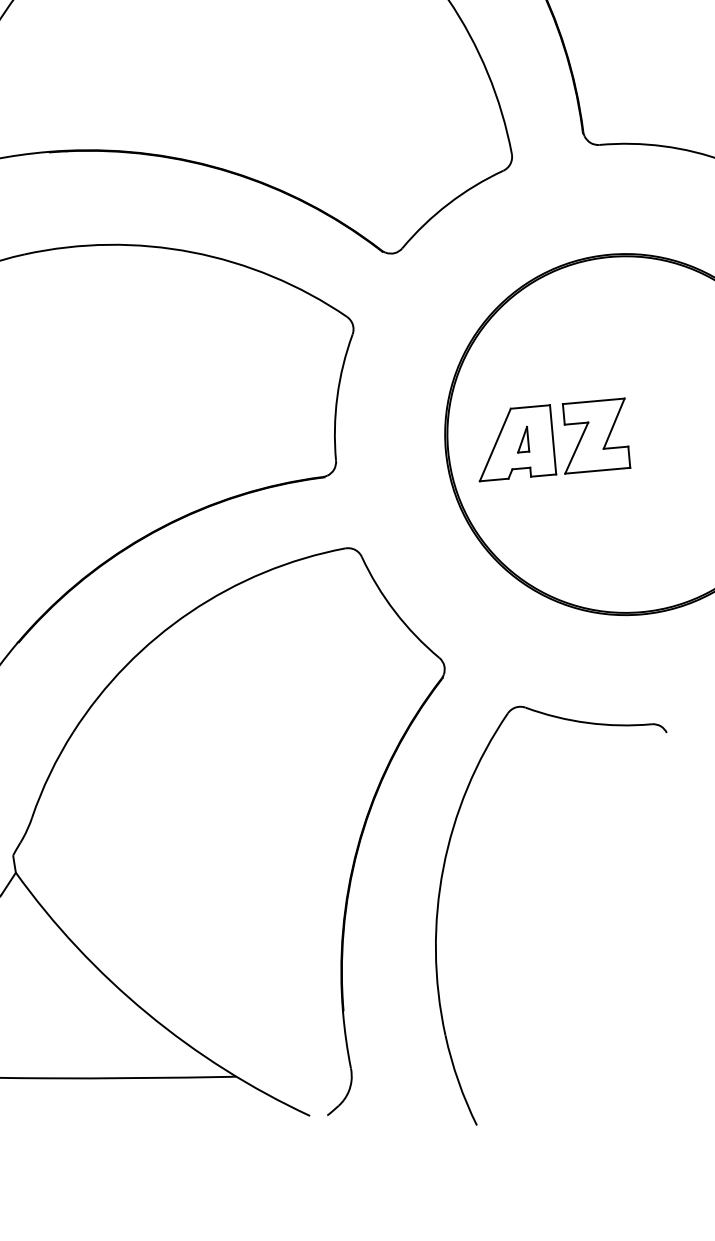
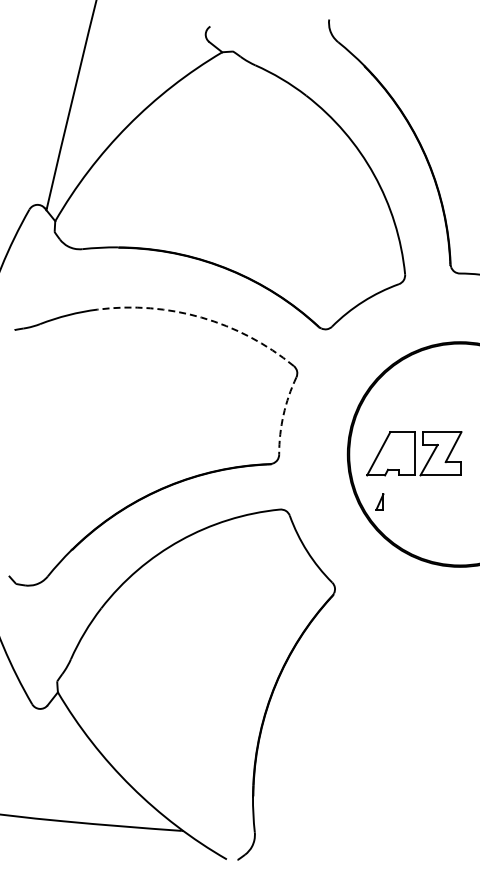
arc: (192, 252) -> (201, 317), solid -> dashed
arc: (337, 397) -> (283, 415), solid -> dashed
part: (521, 438) -> (379, 501), moved
part: (440, 901) -> (319, 733), removed

